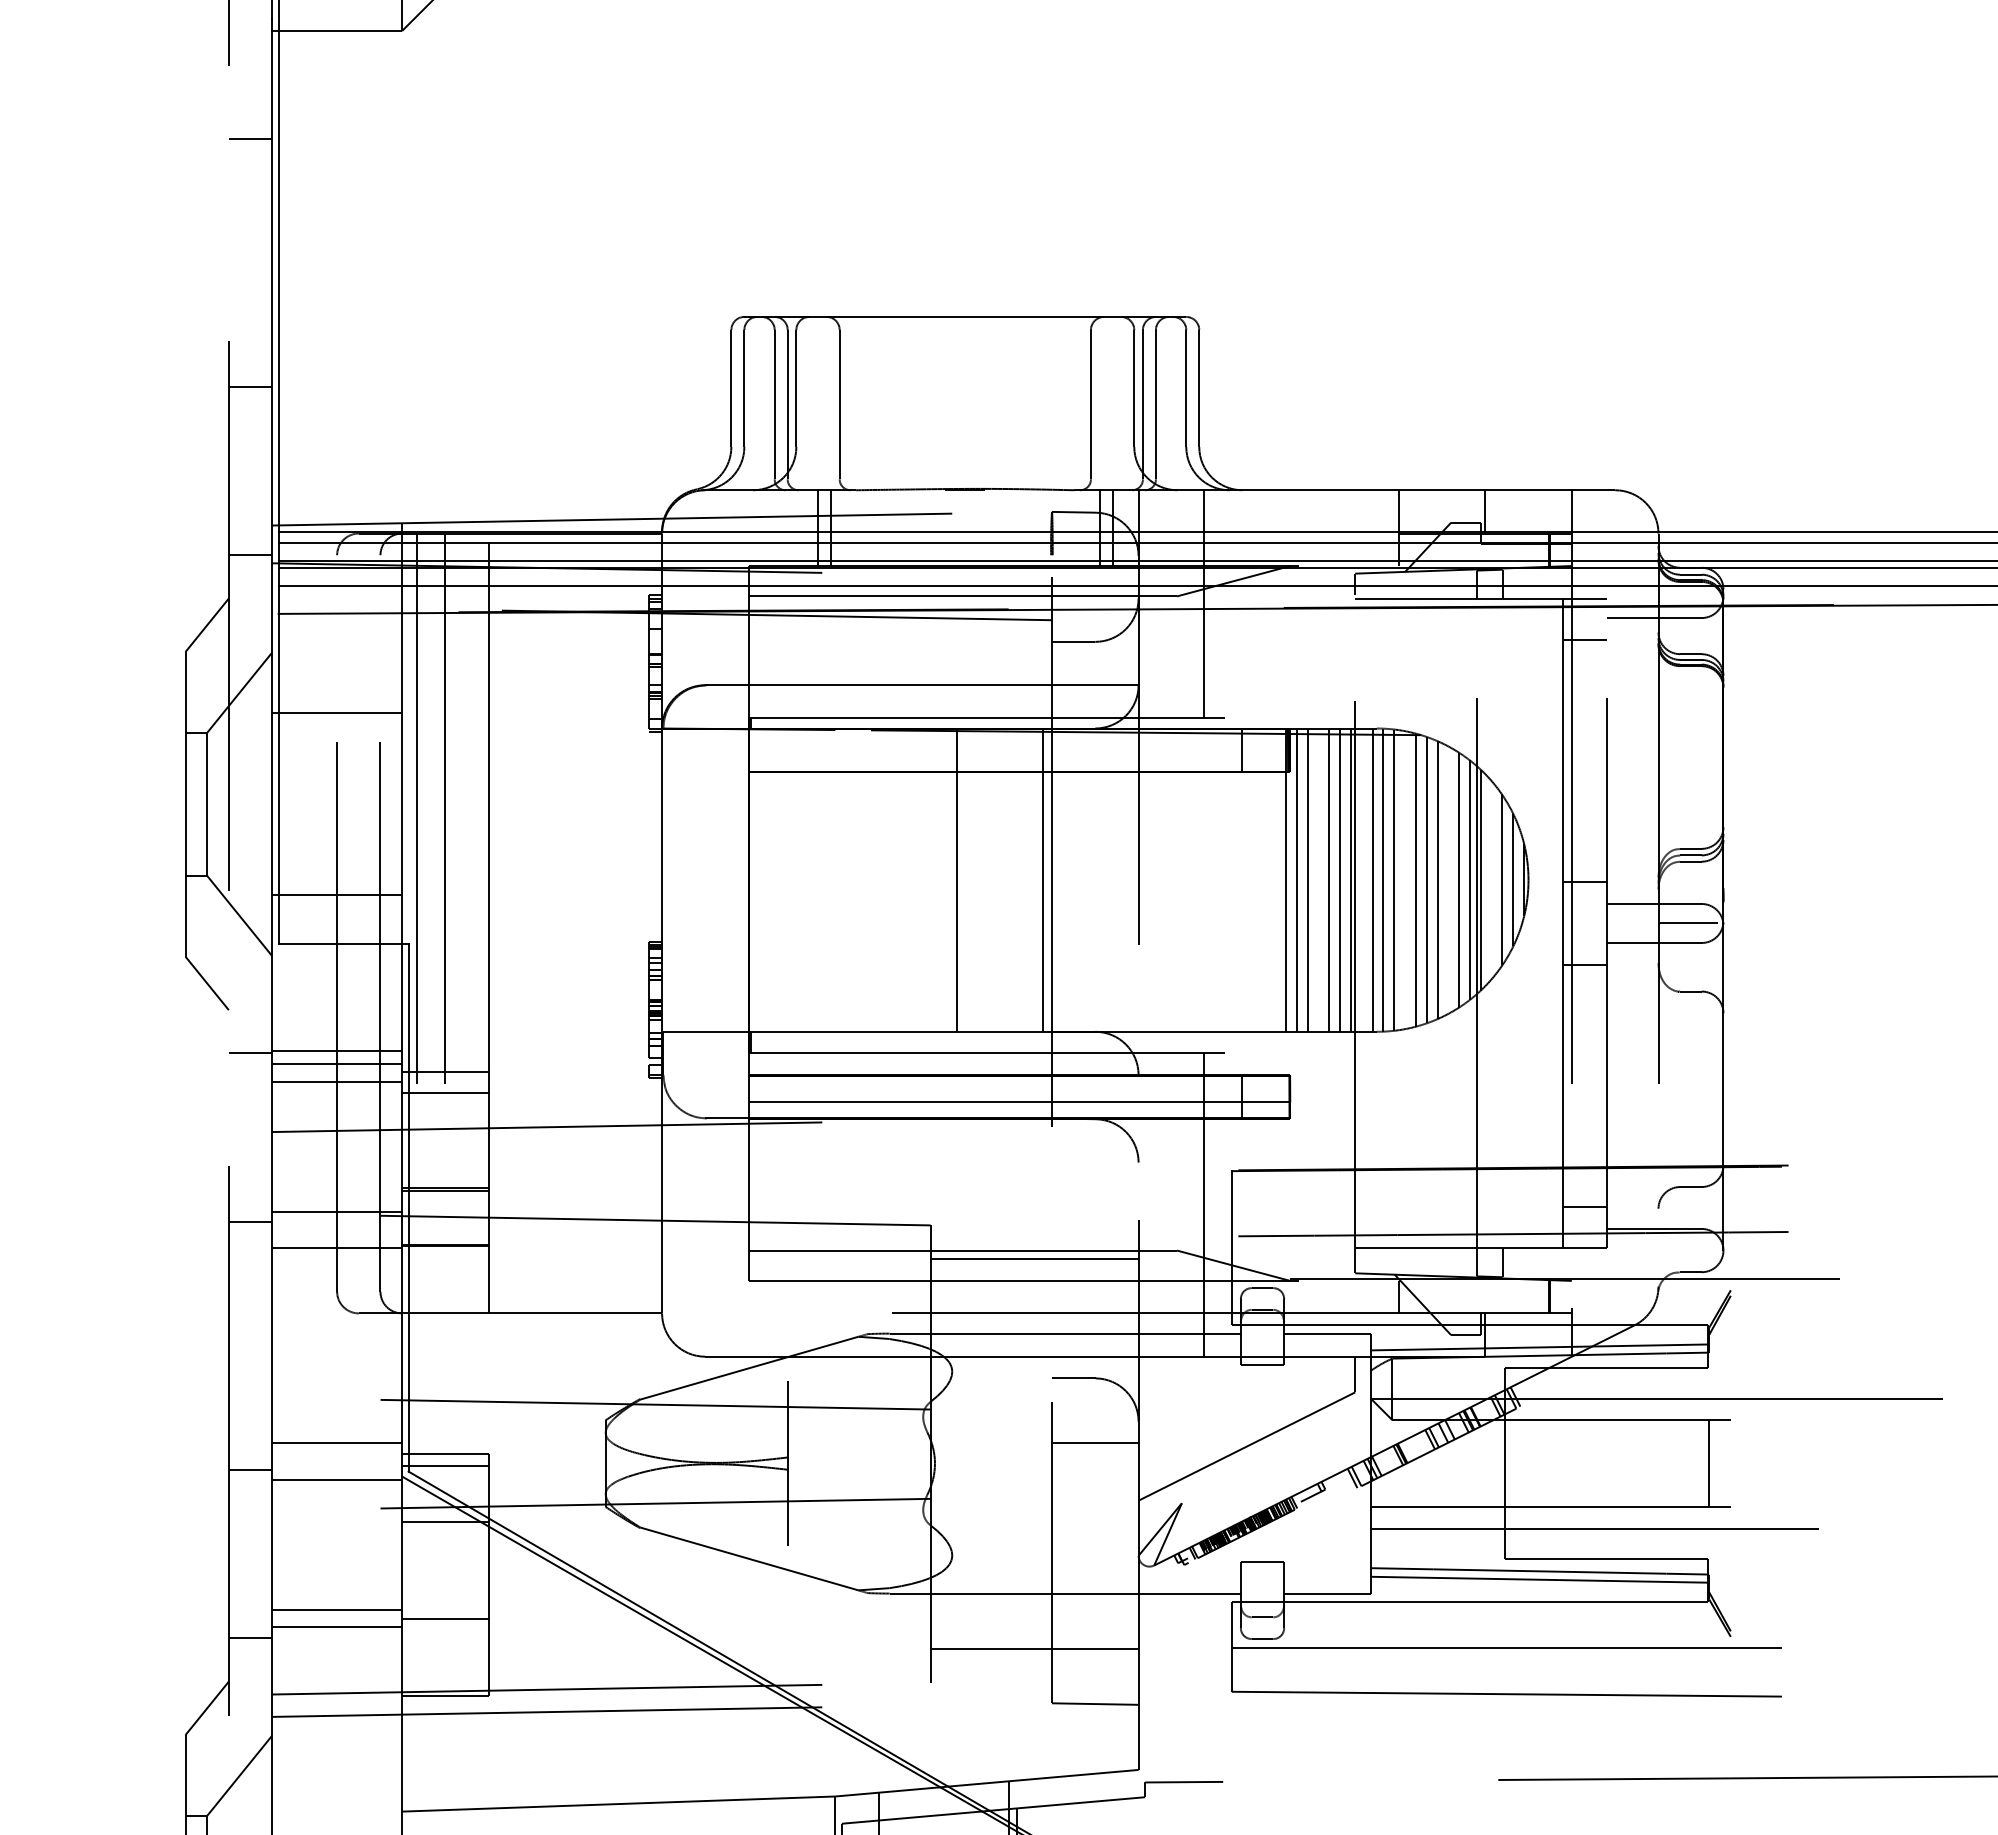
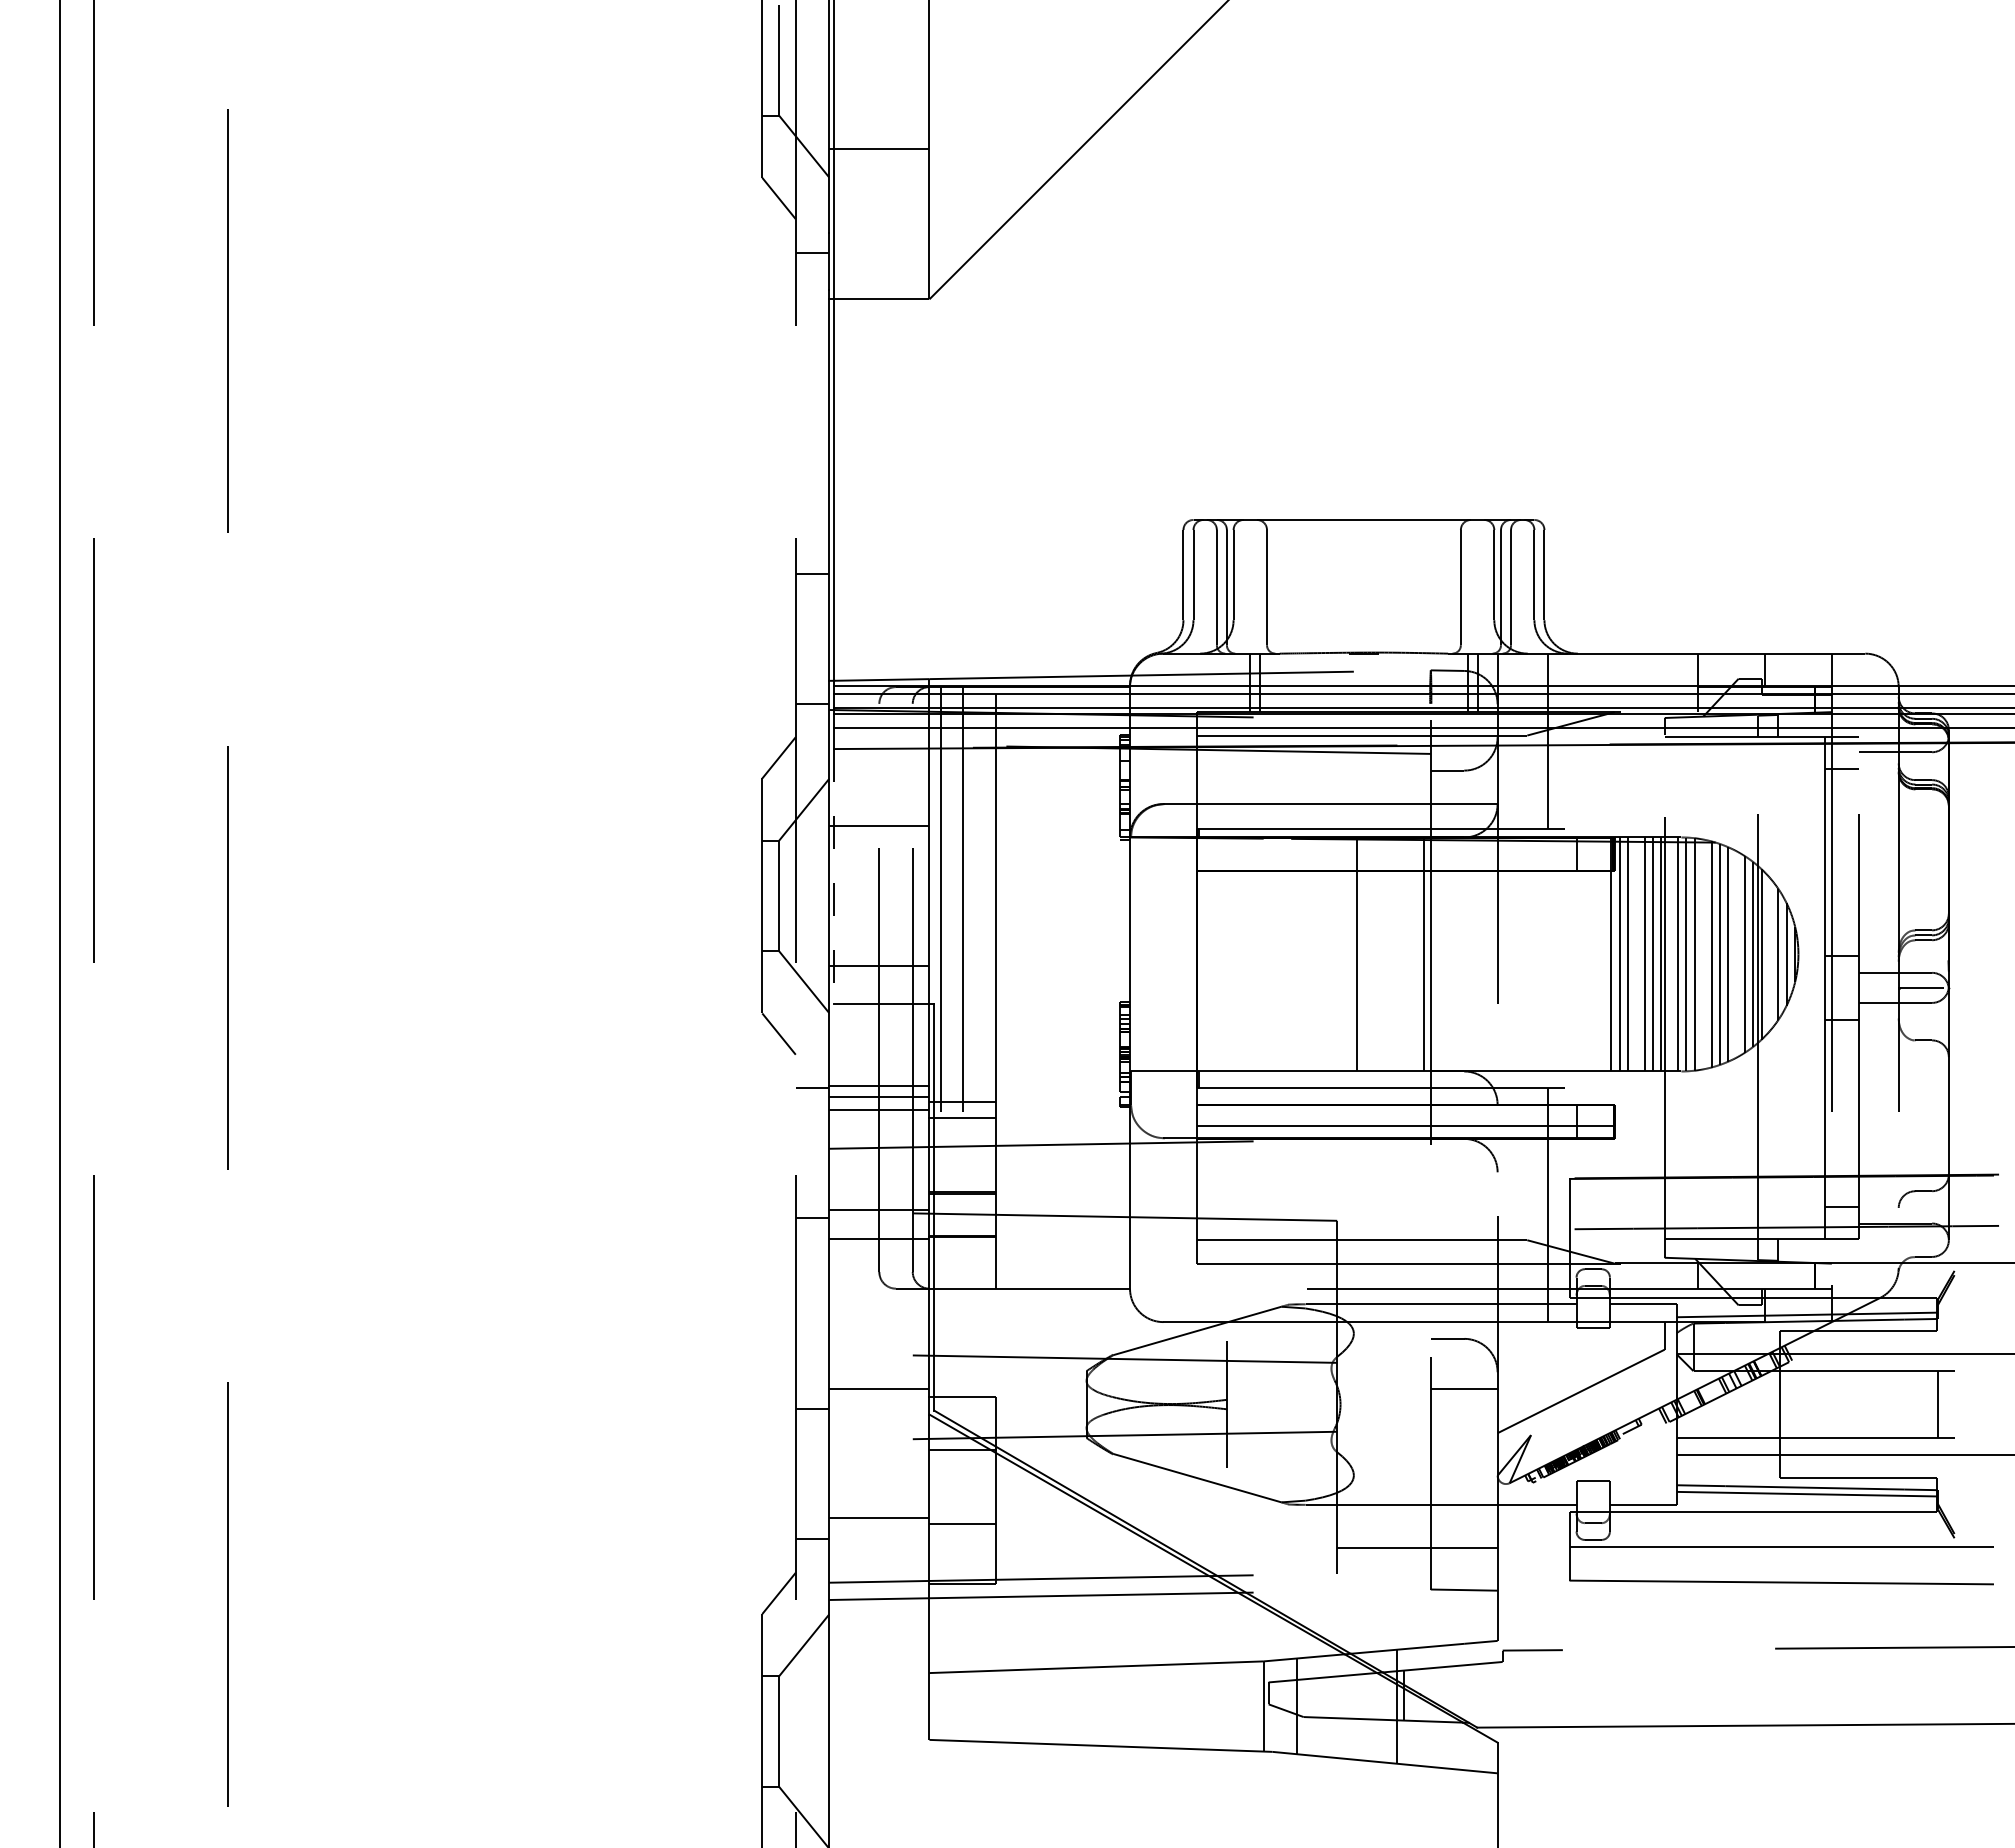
line: (250, 138) -> (812, 382), removed
line: (279, 779) -> (834, 876), solid -> dashed
line: (1034, 1258) -> (1417, 1246), removed
line: (444, 1466) -> (962, 1406), removed
line: (337, 1480) -> (879, 1417), removed
line: (337, 1628) -> (879, 1531), removed

